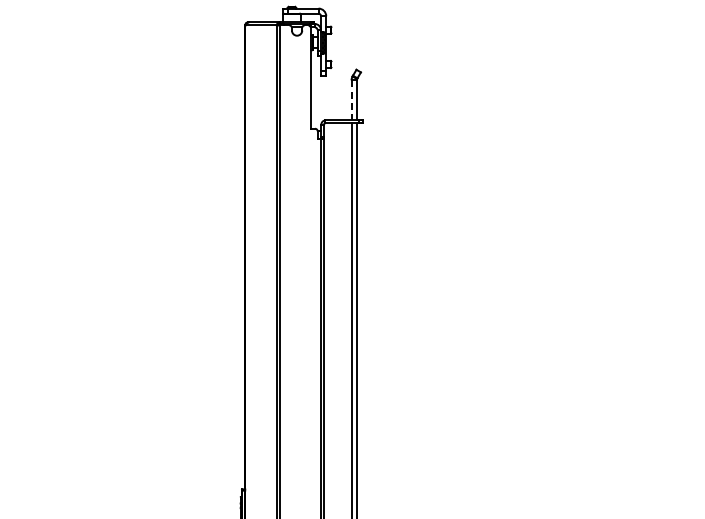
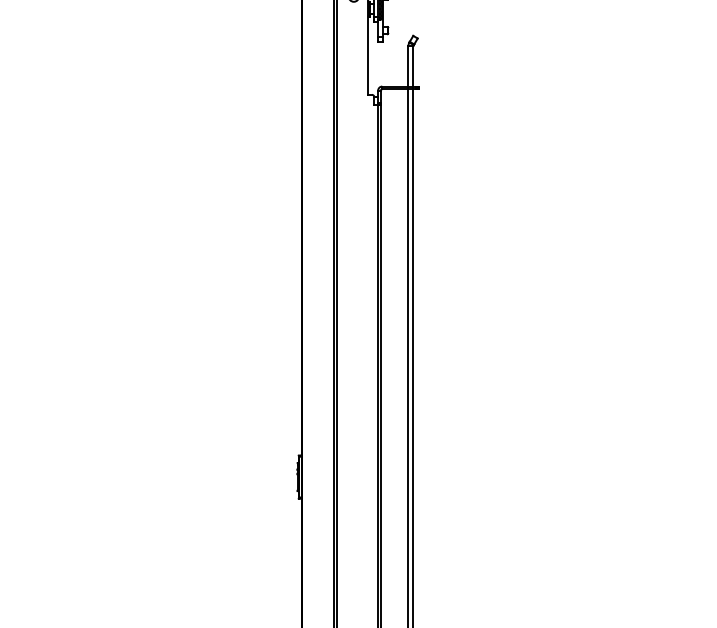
line: (351, 101) -> (408, 67), dashed -> solid

